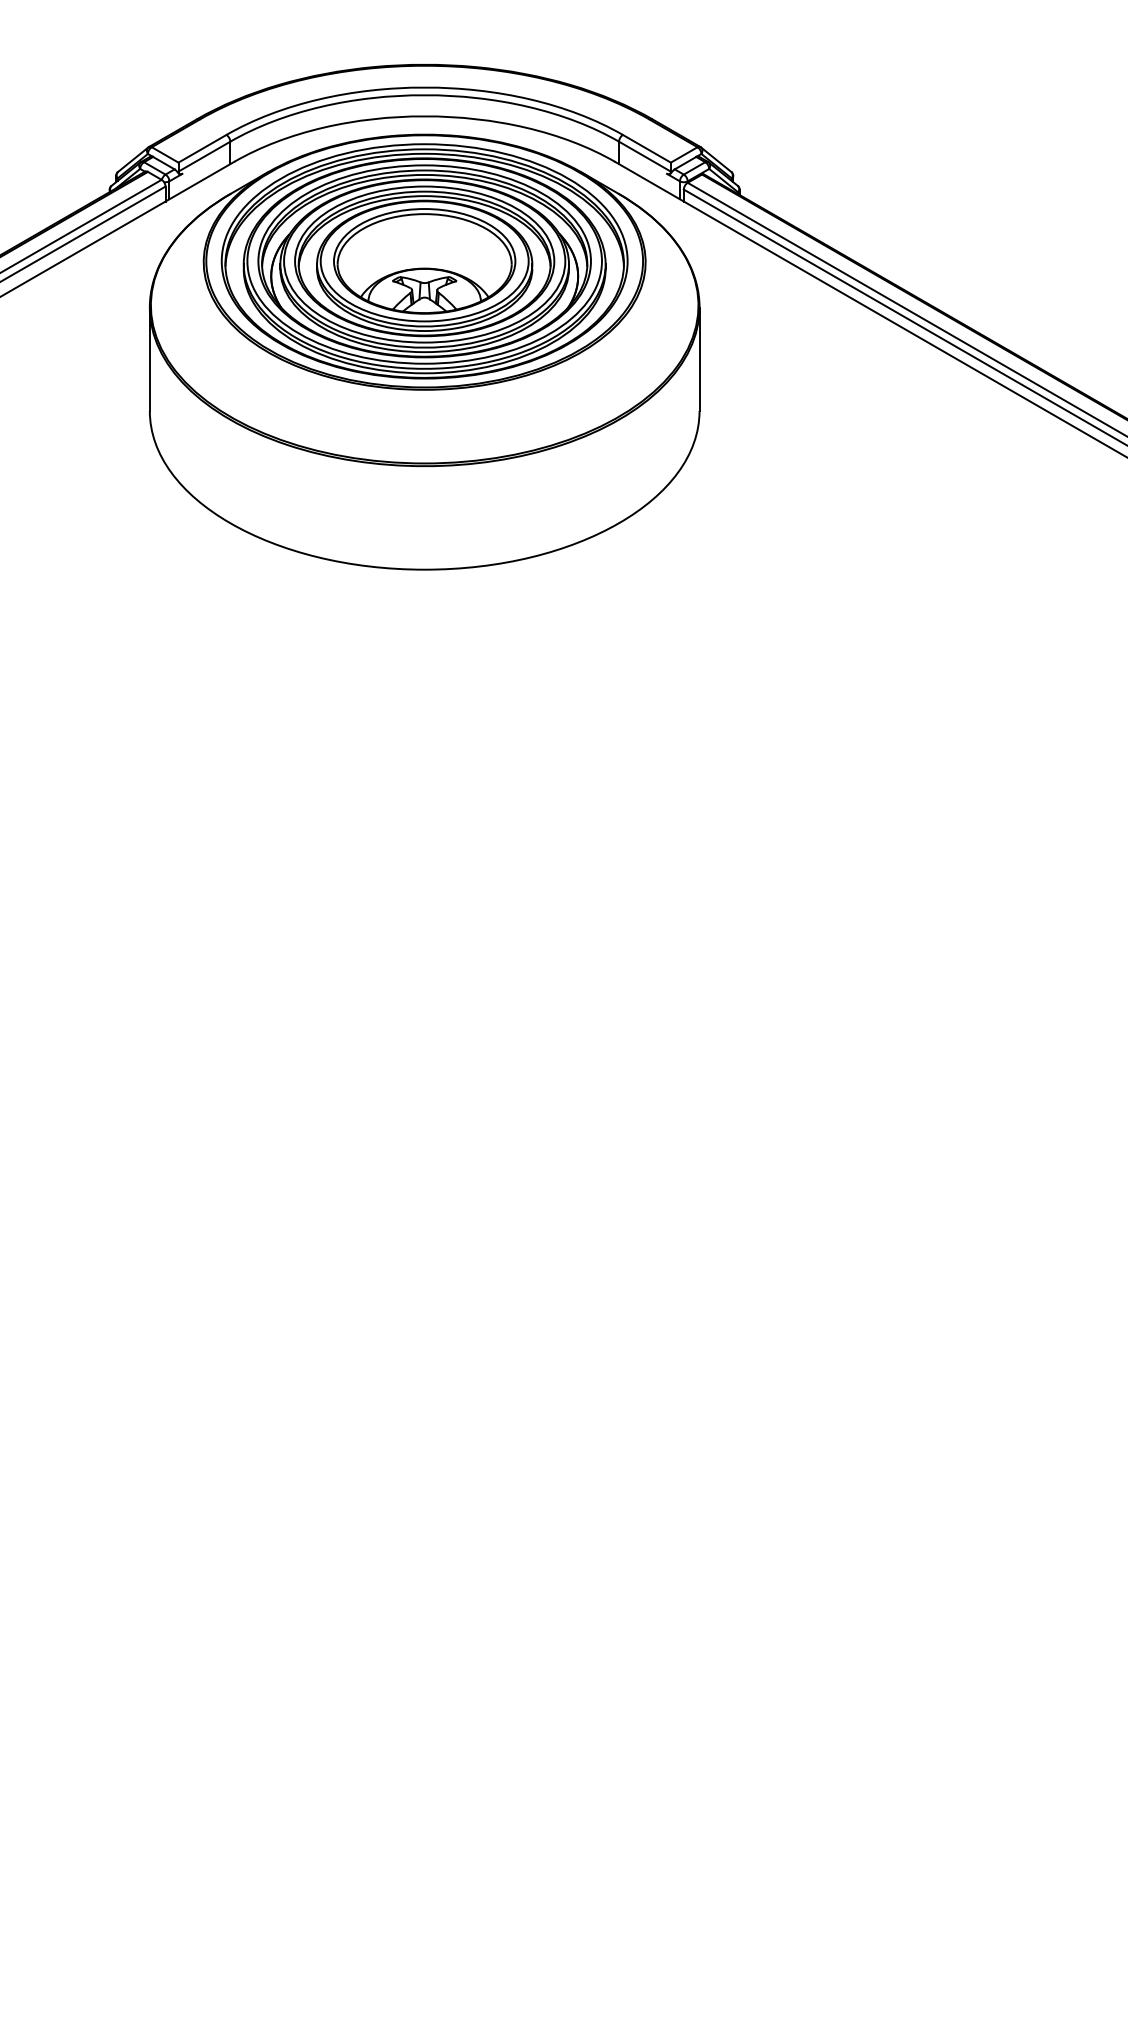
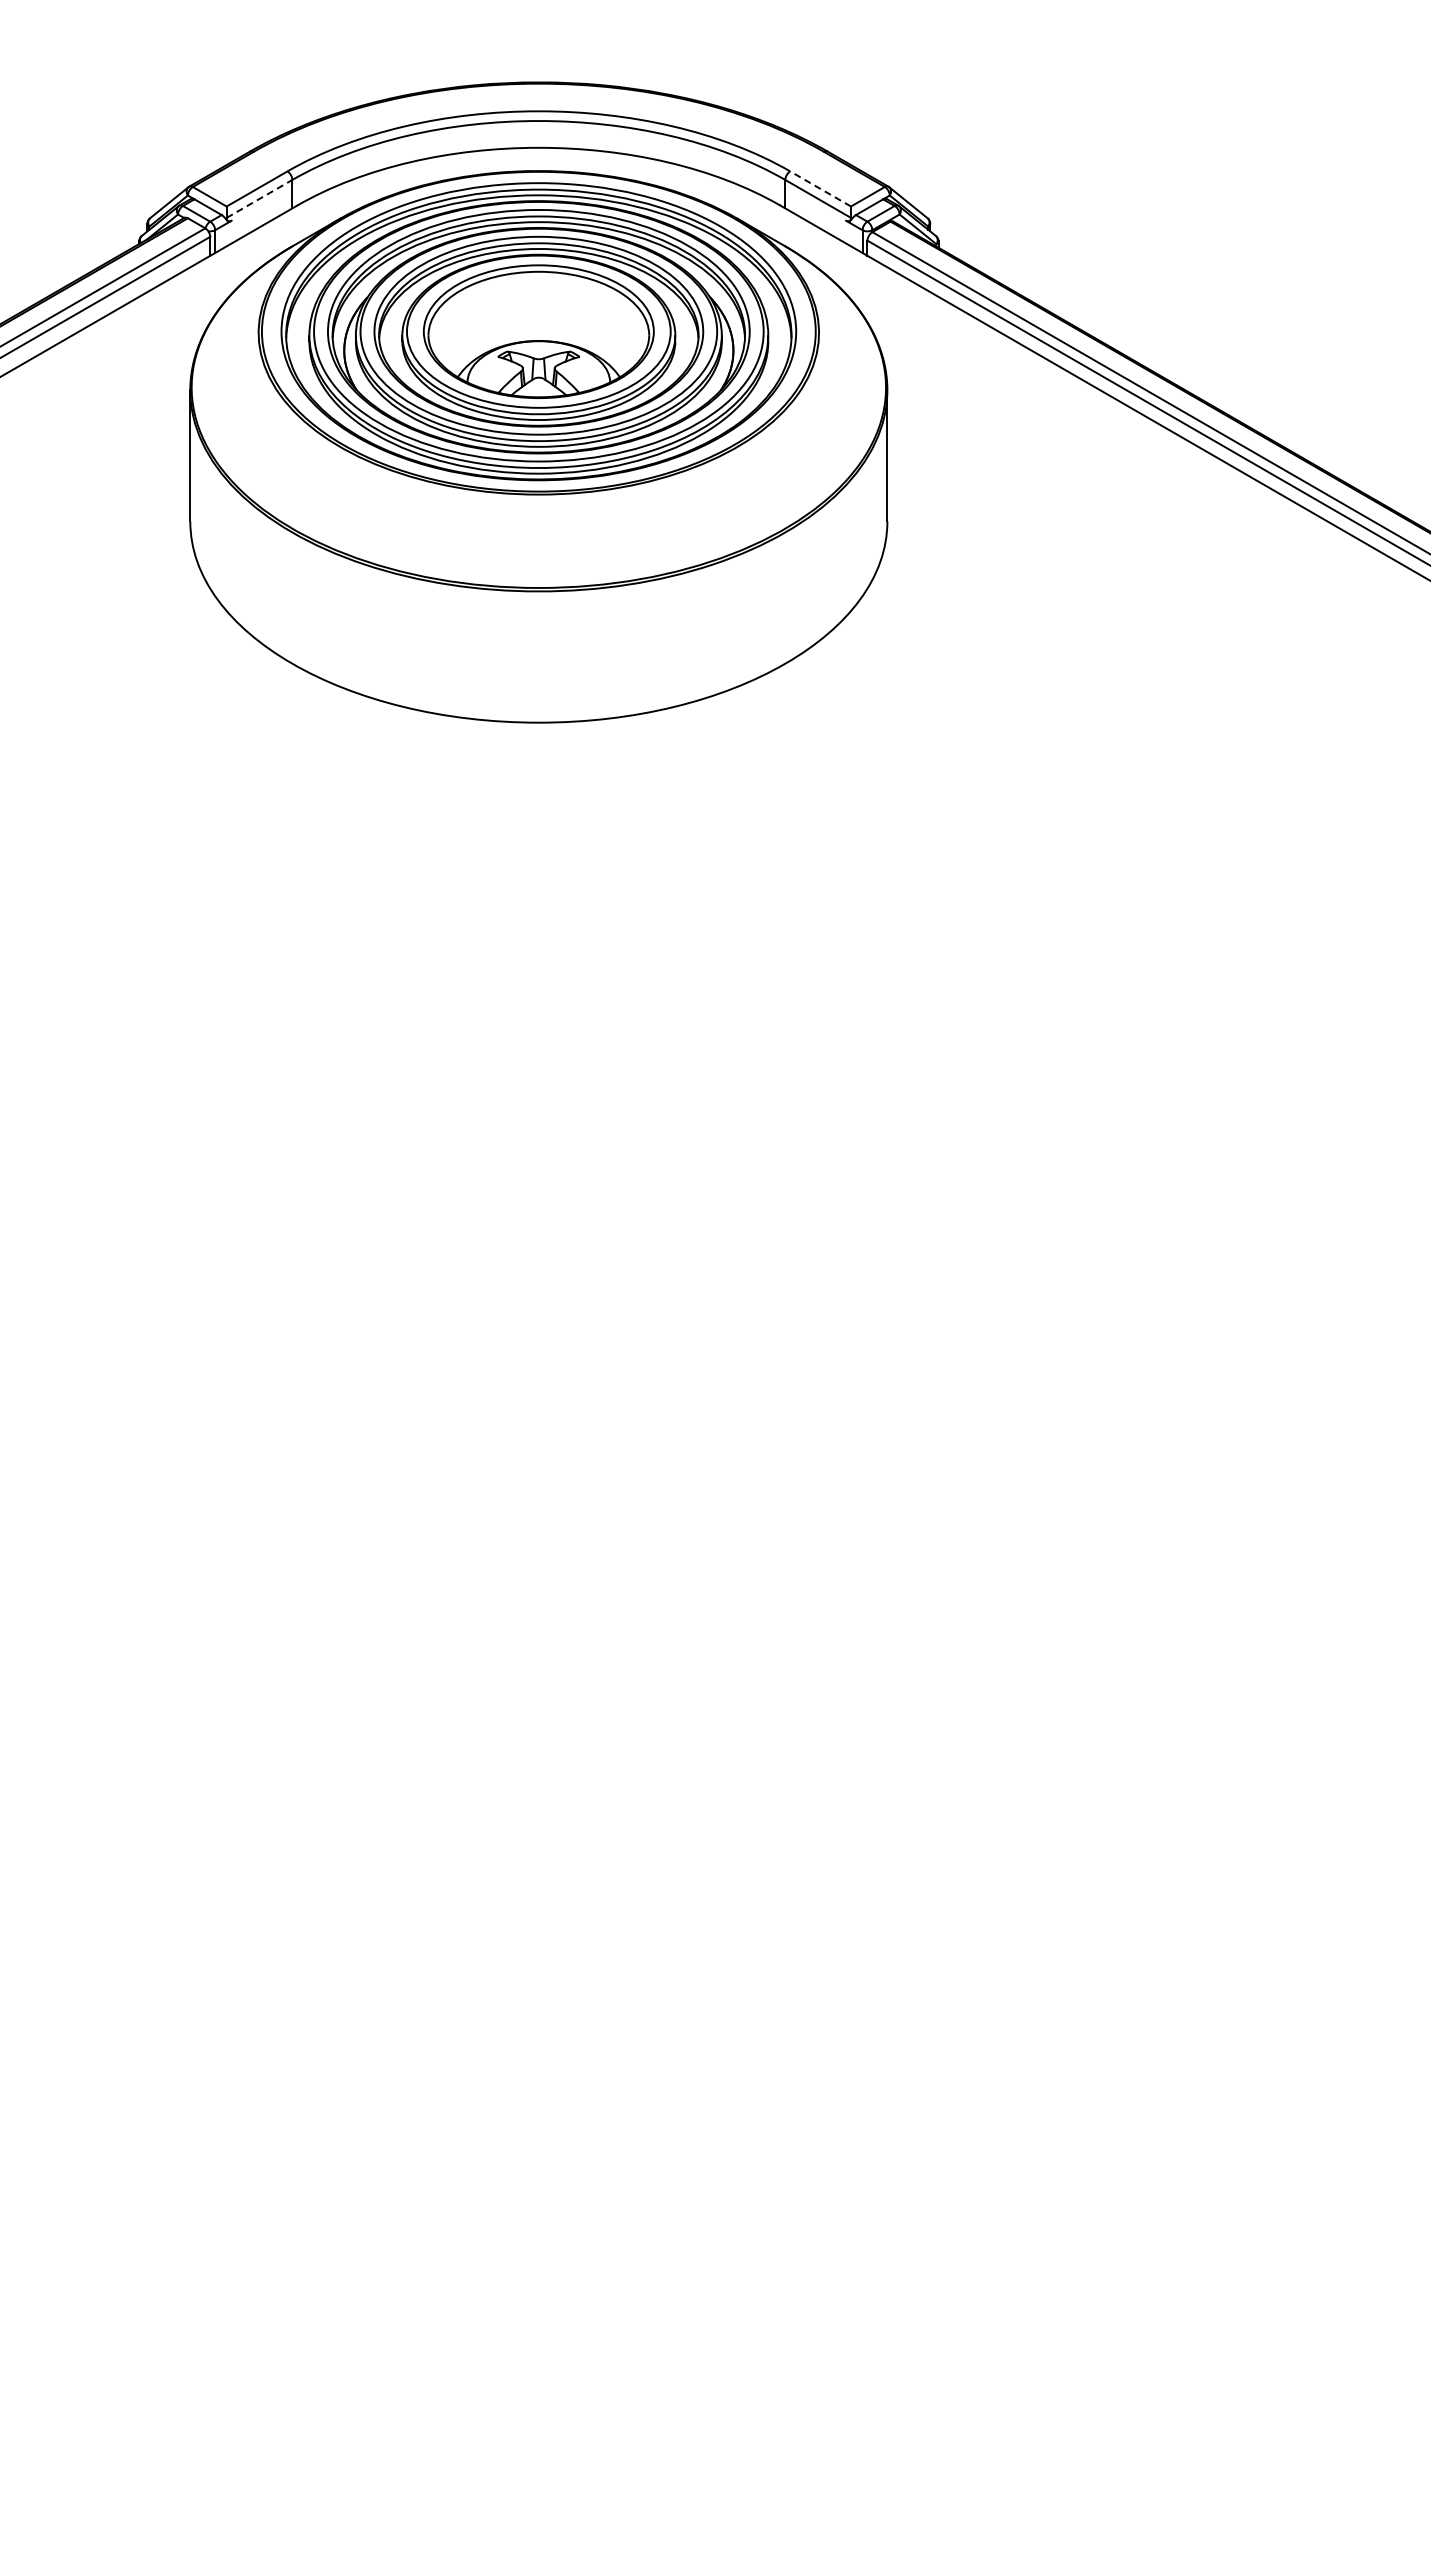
line: (646, 148) -> (820, 188), solid -> dashed
line: (204, 156) -> (259, 198), solid -> dashed

